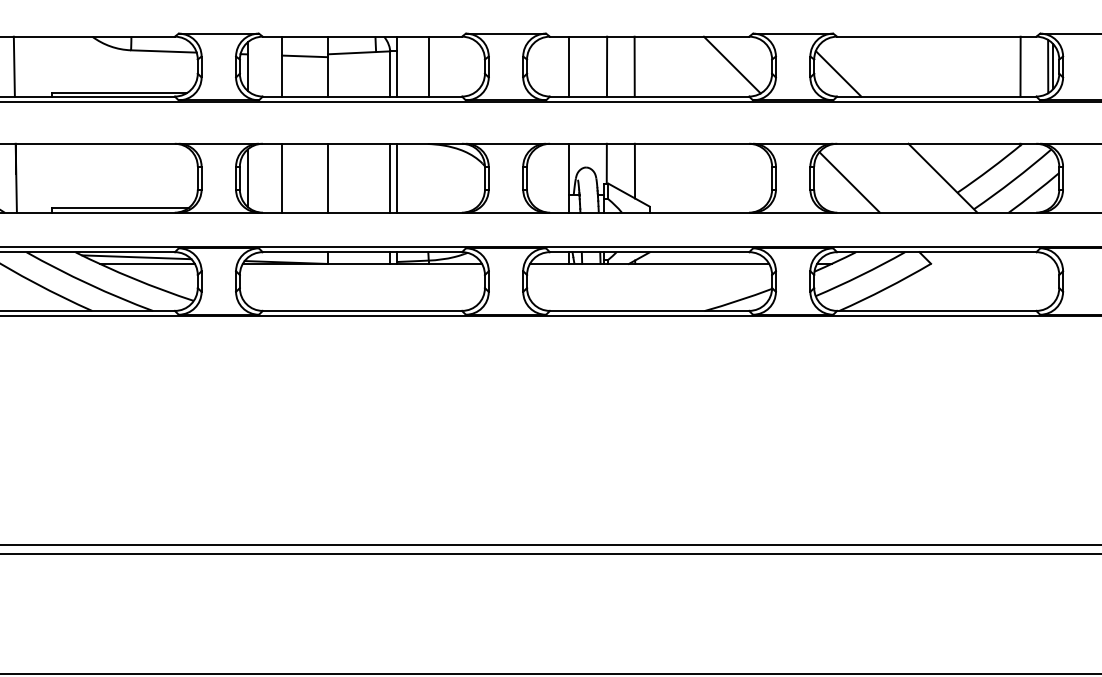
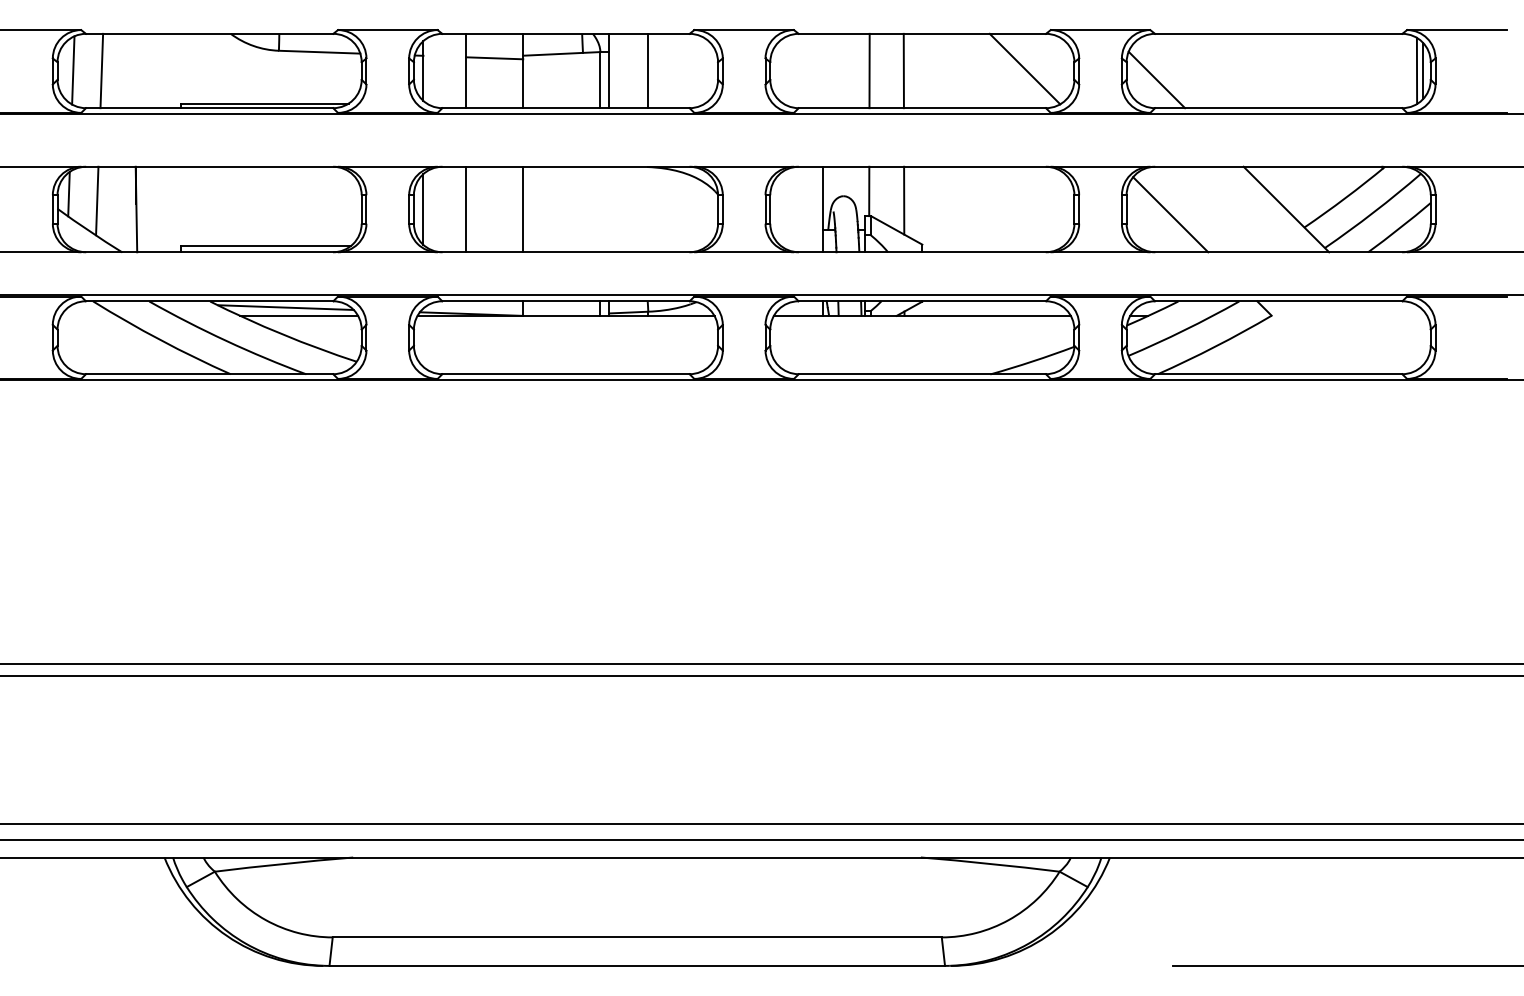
line: (13, 66) -> (133, 70), removed
line: (569, 66) -> (822, 70), removed
line: (1020, 66) -> (1382, 70), removed
line: (390, 178) -> (600, 209), removed
line: (396, 178) -> (608, 209), removed

